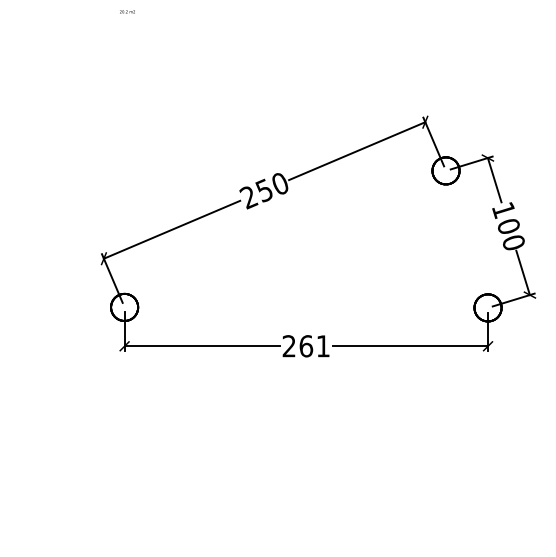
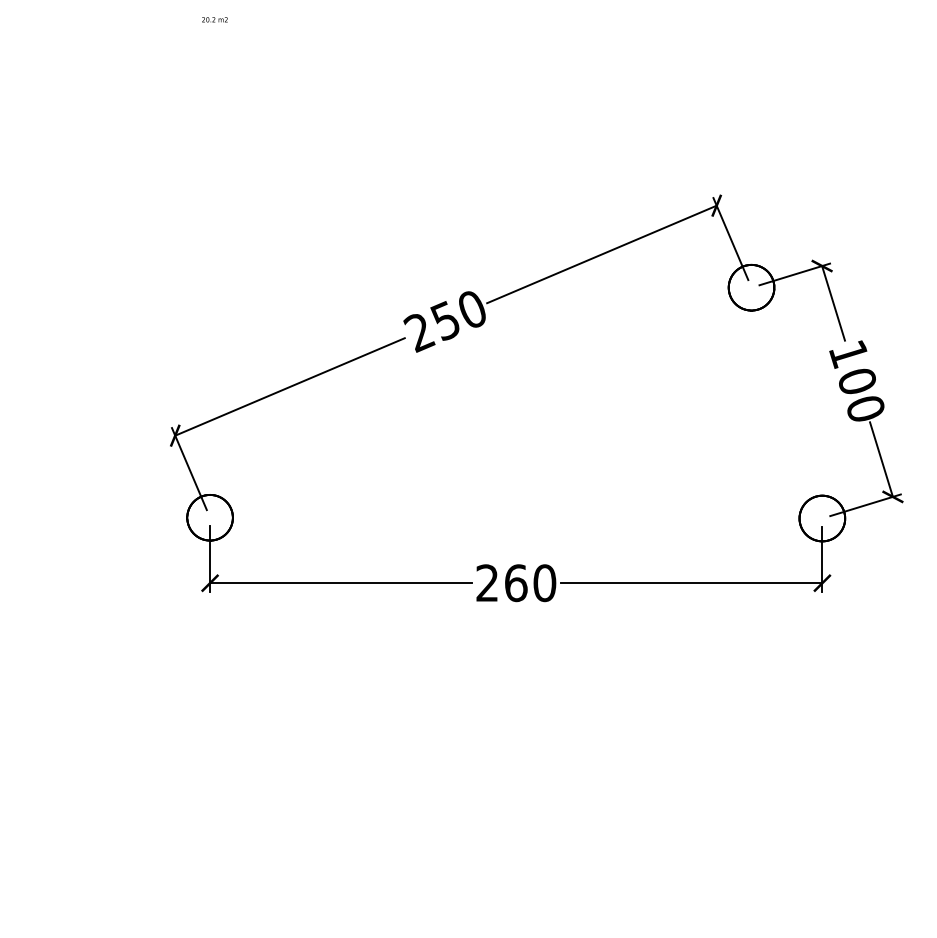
text: (323, 346) -> (545, 583), 261 -> 260

